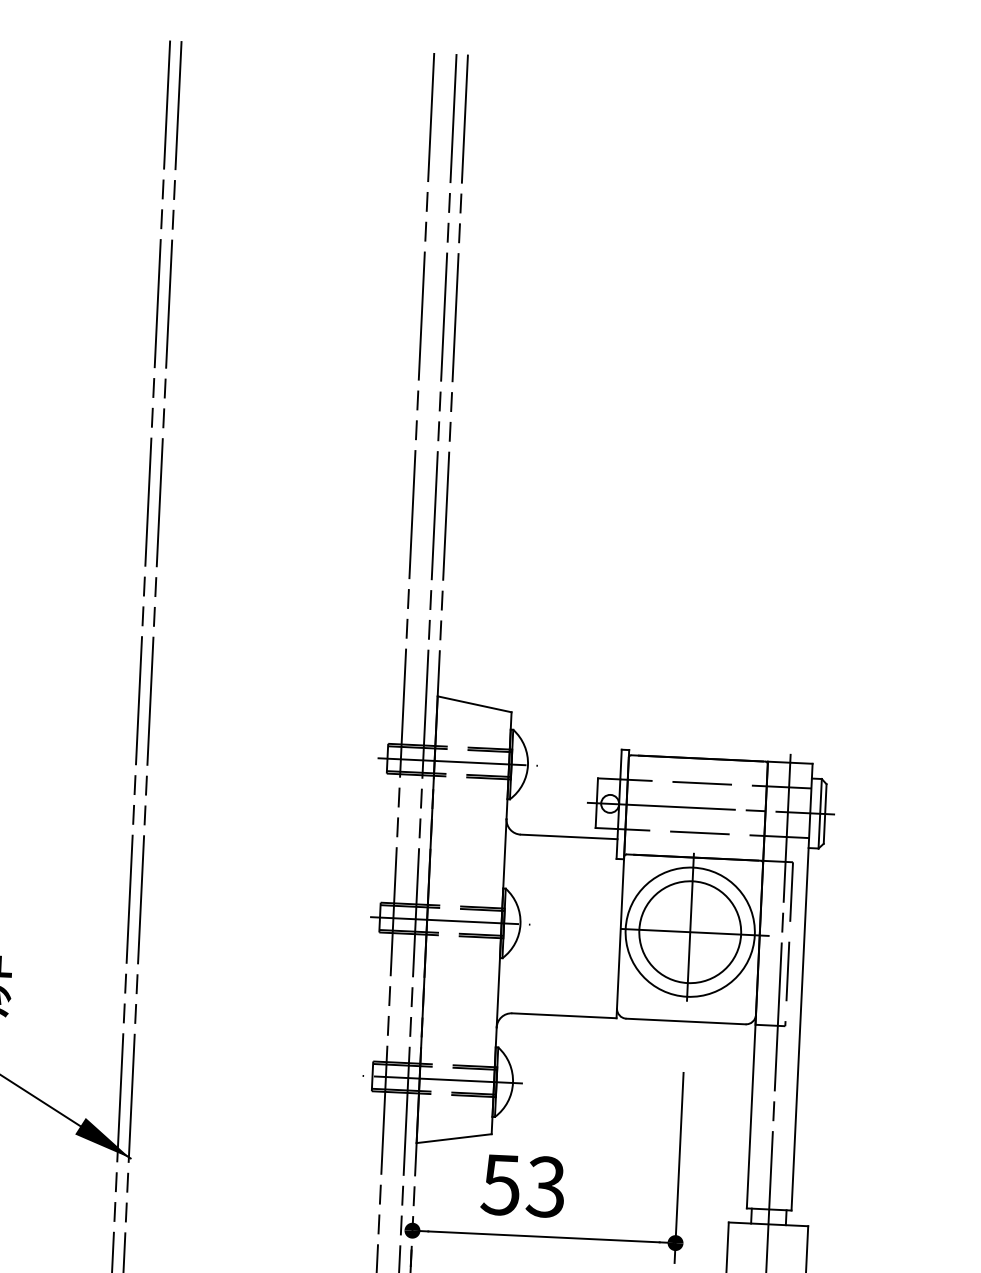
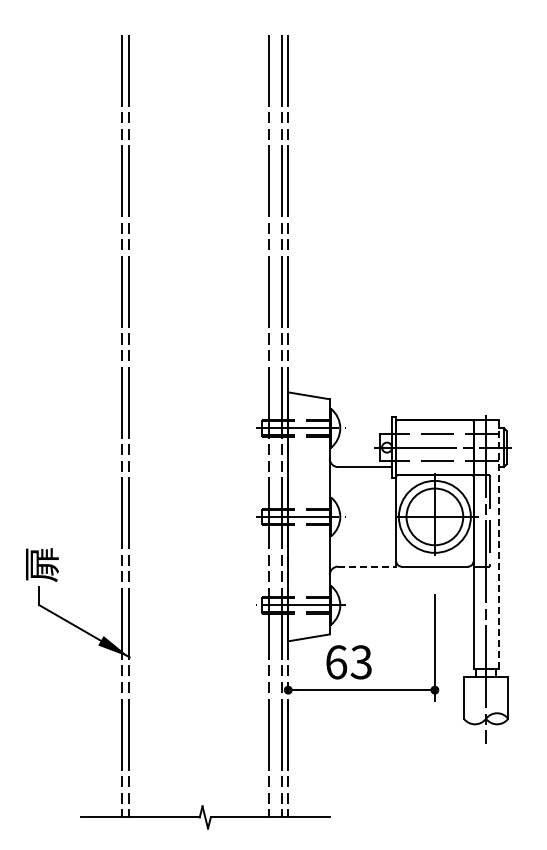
line: (801, 988) -> (498, 545), solid -> dashed
line: (565, 1015) -> (367, 566), solid -> dashed
text: (501, 1185) -> (336, 662), 53 -> 63

